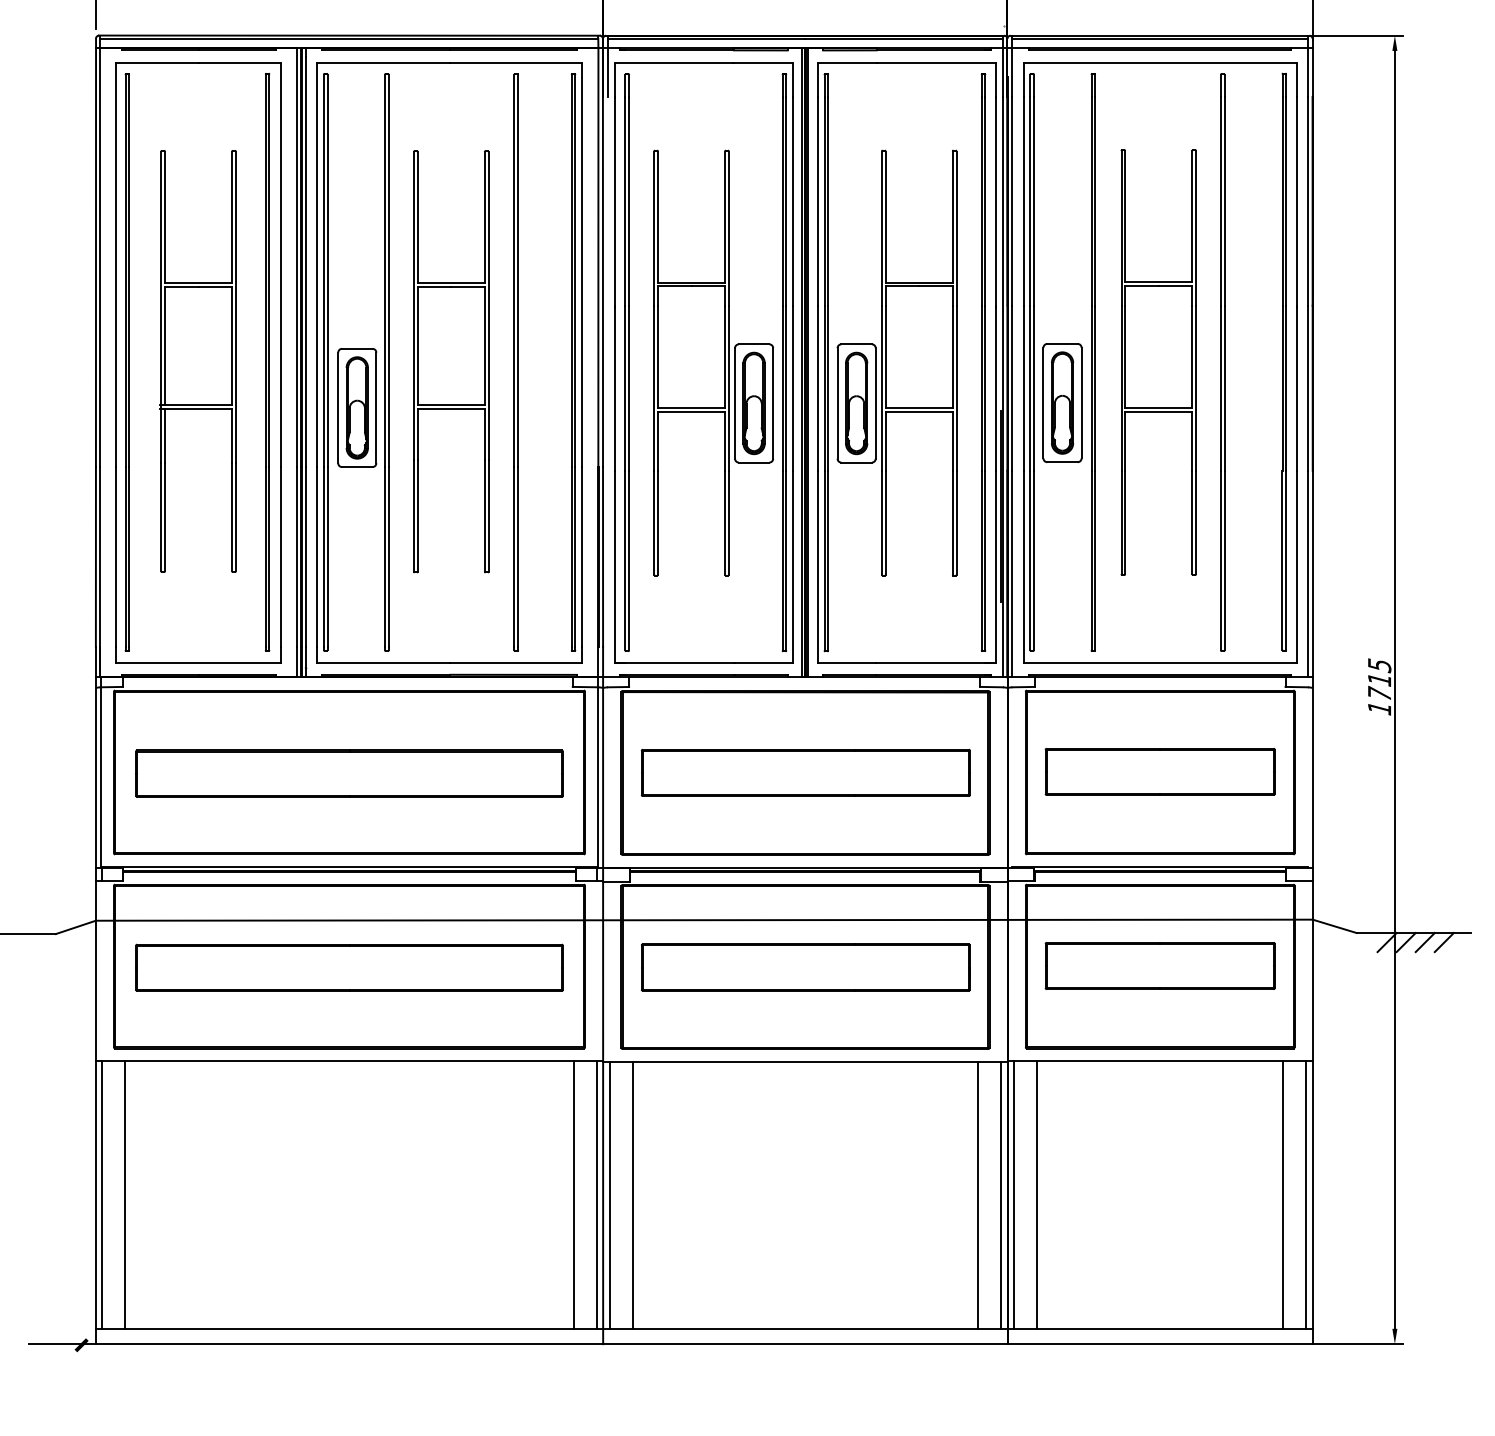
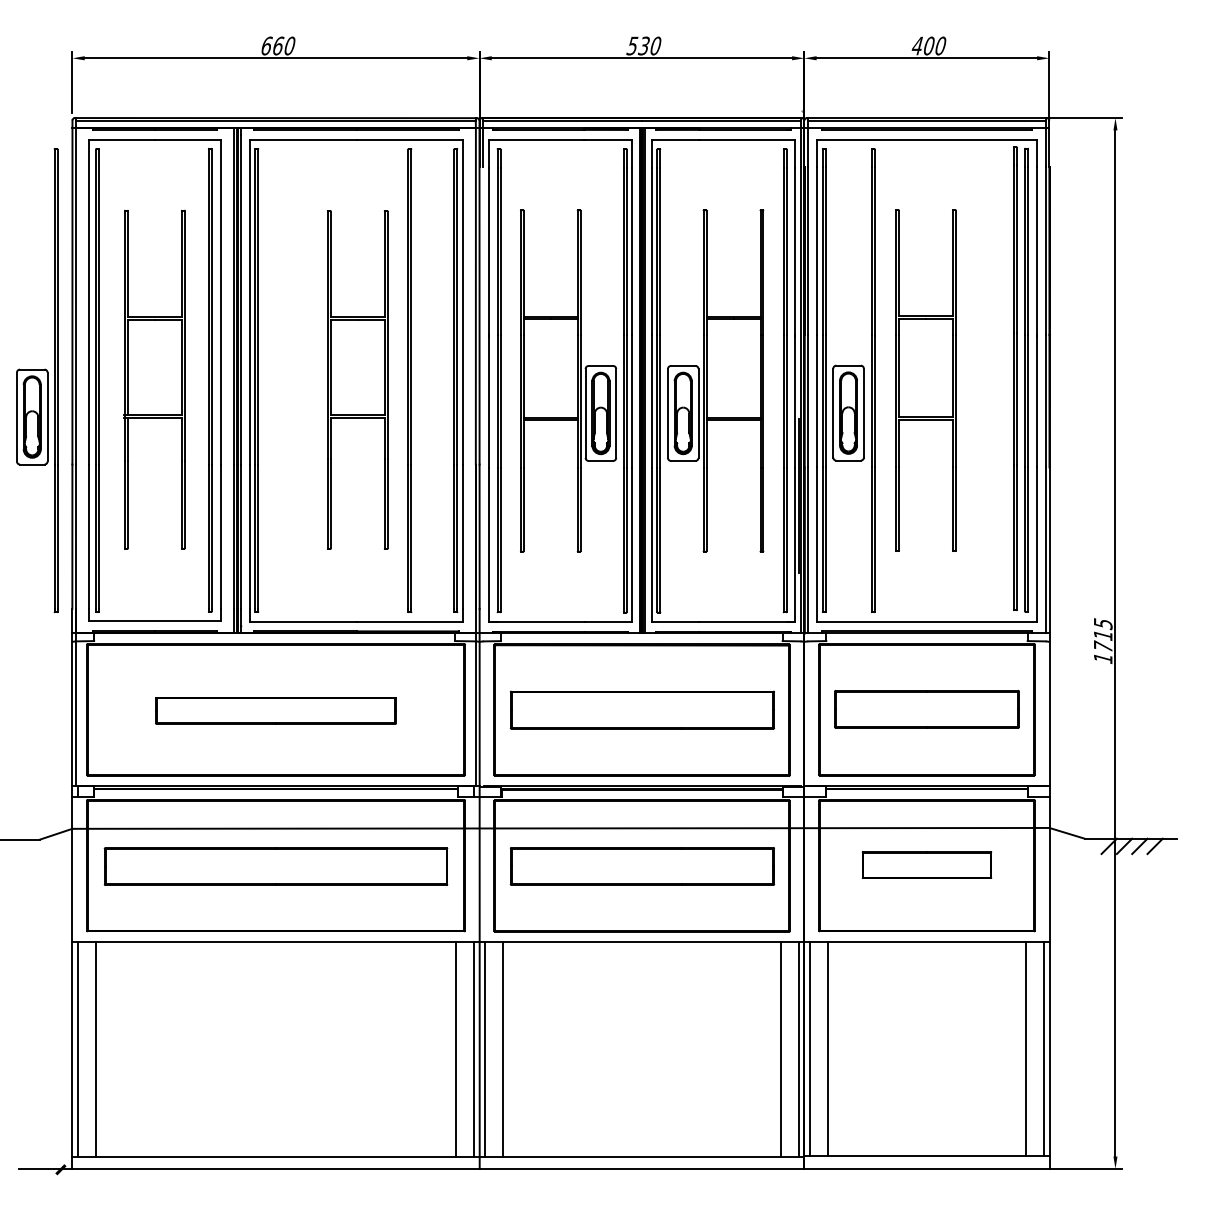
part: (363, 362) -> (37, 380), moved
line: (1221, 362) -> (1014, 378), moved
part: (348, 773) -> (275, 710), size x0.7
part: (1159, 965) -> (926, 864), size x0.7

